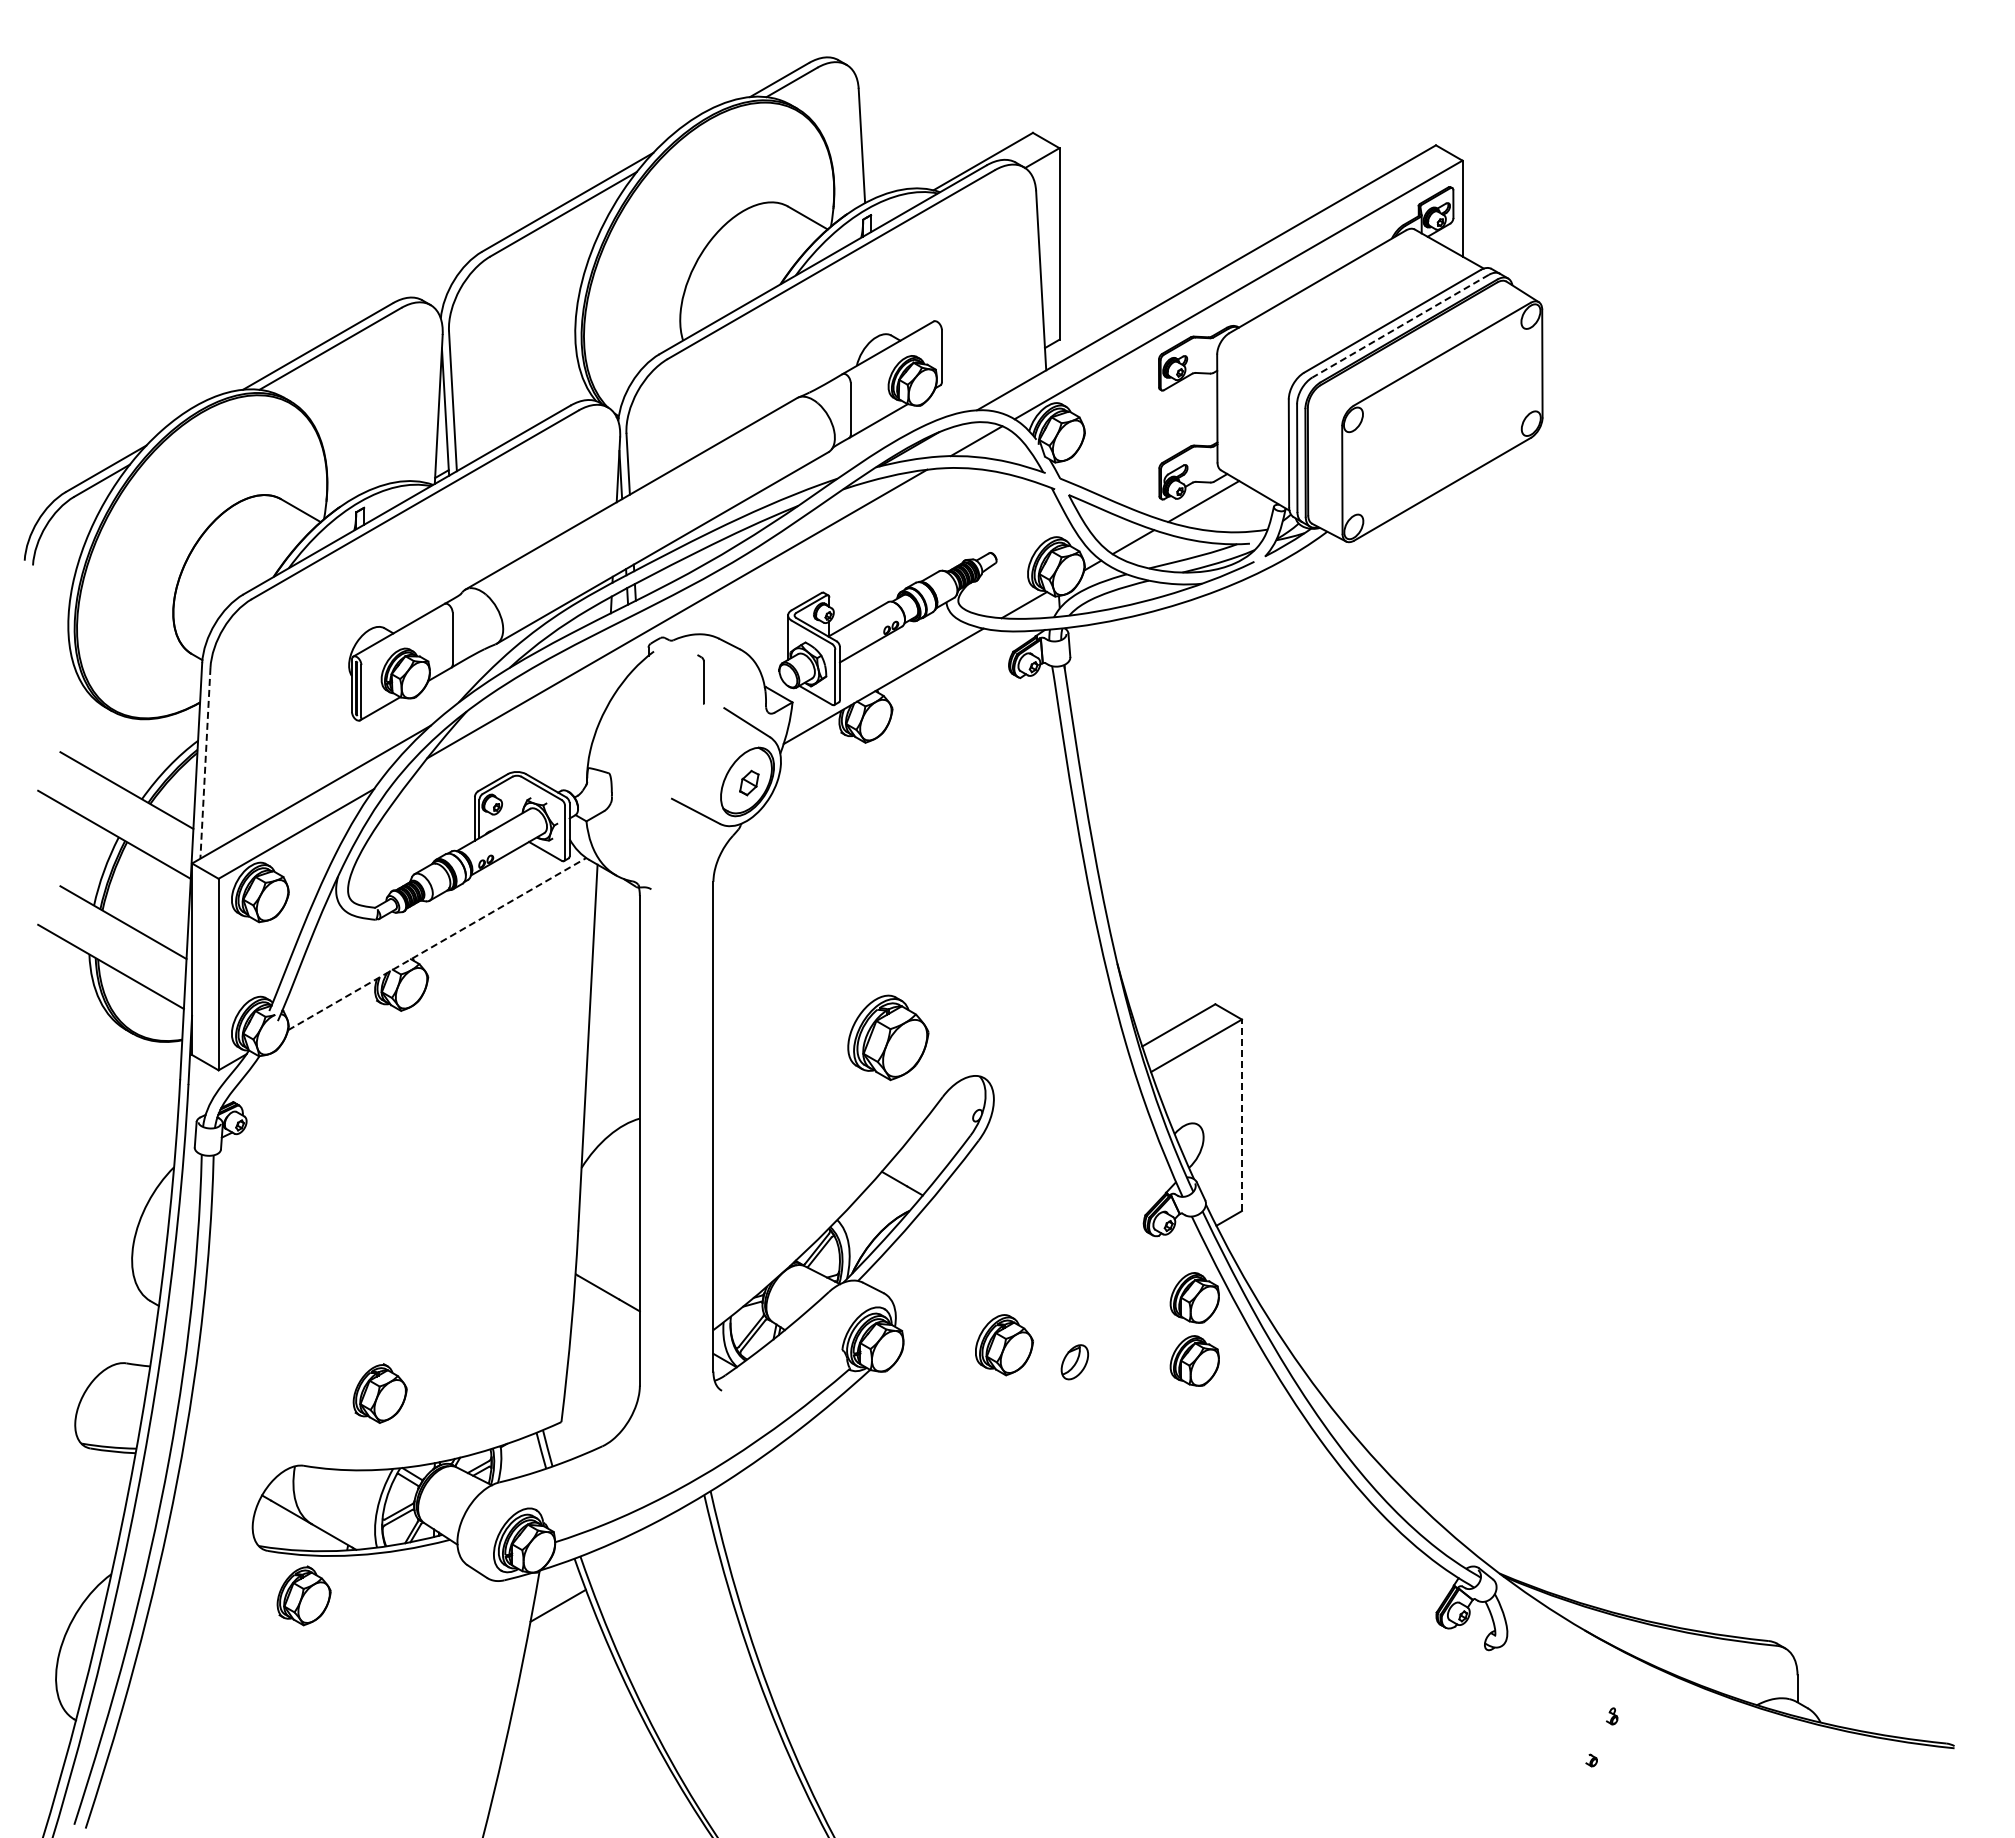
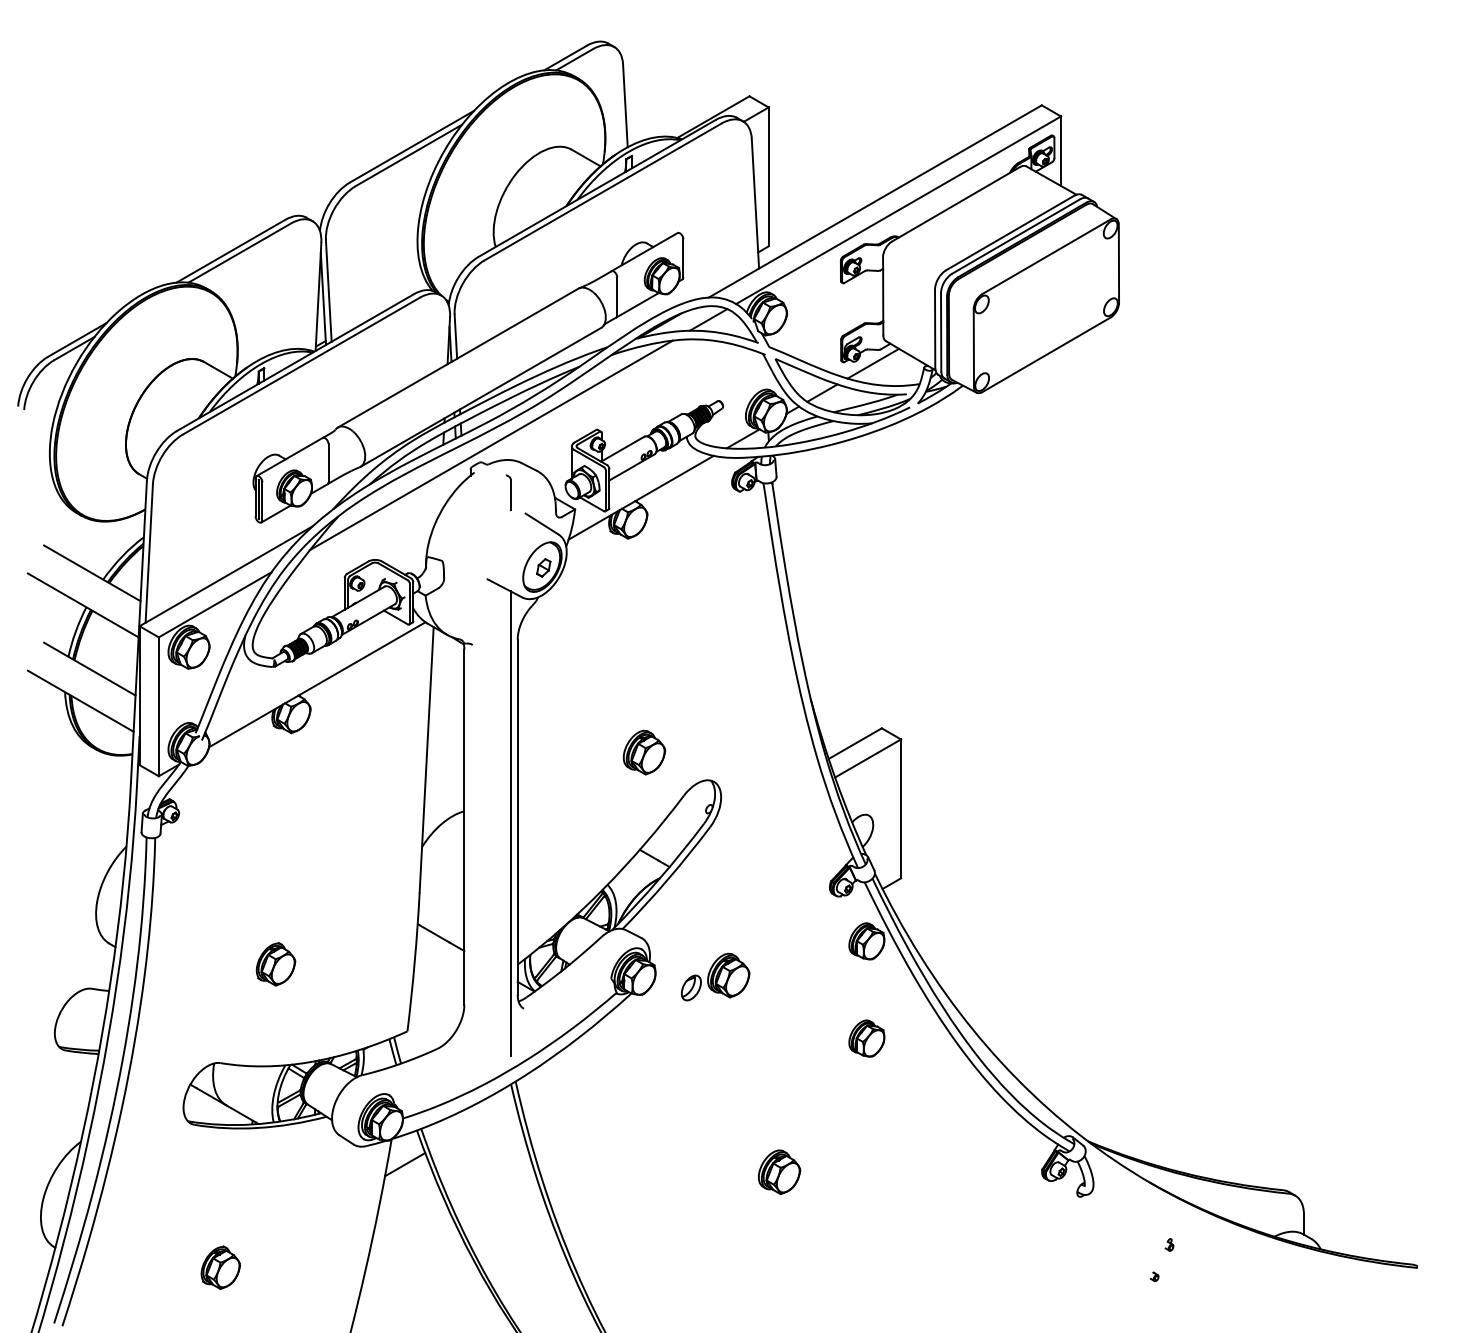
line: (1400, 326) -> (1016, 236), dashed -> solid
line: (205, 763) -> (149, 553), dashed -> solid
line: (437, 943) -> (317, 684), dashed -> solid
part: (887, 1037) -> (643, 752), size x0.71
line: (1241, 1115) -> (900, 809), dashed -> solid
line: (703, 1135) -> (510, 823), added
part: (1194, 1360) -> (866, 1038), moved
part: (1074, 1362) -> (691, 988), moved
part: (379, 1393) -> (275, 964), moved
part: (303, 1595) -> (220, 1267), moved
part: (1074, 1616) -> (779, 1172), added

